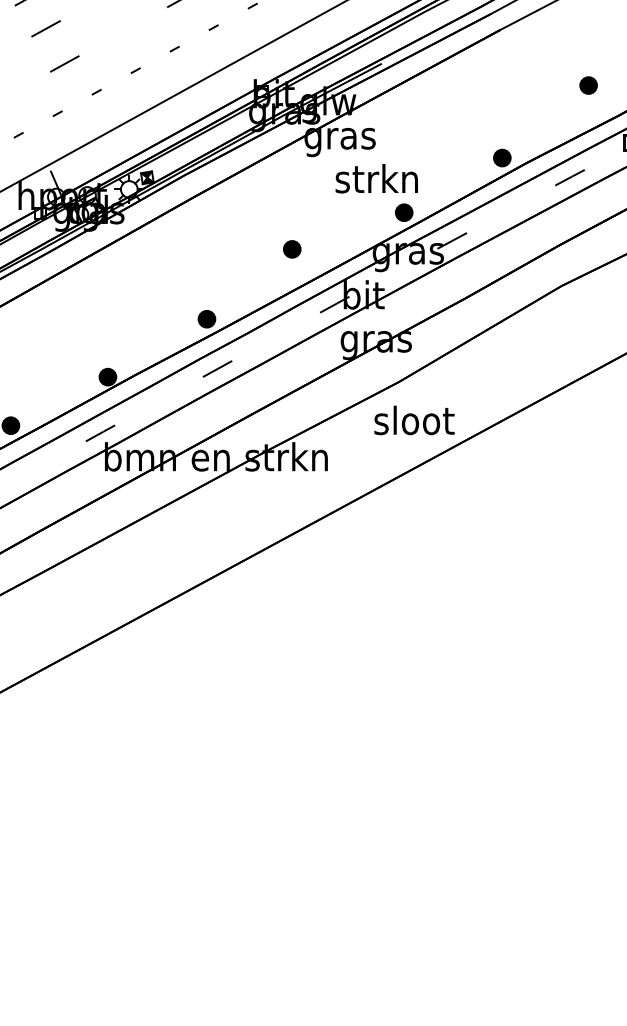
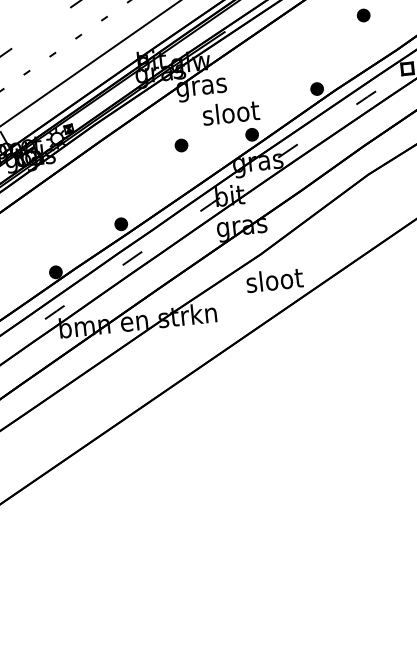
part: (588, 85) -> (363, 15), moved
text: (376, 178) -> (230, 112), strkn -> sloot
part: (292, 249) -> (181, 145), moved

